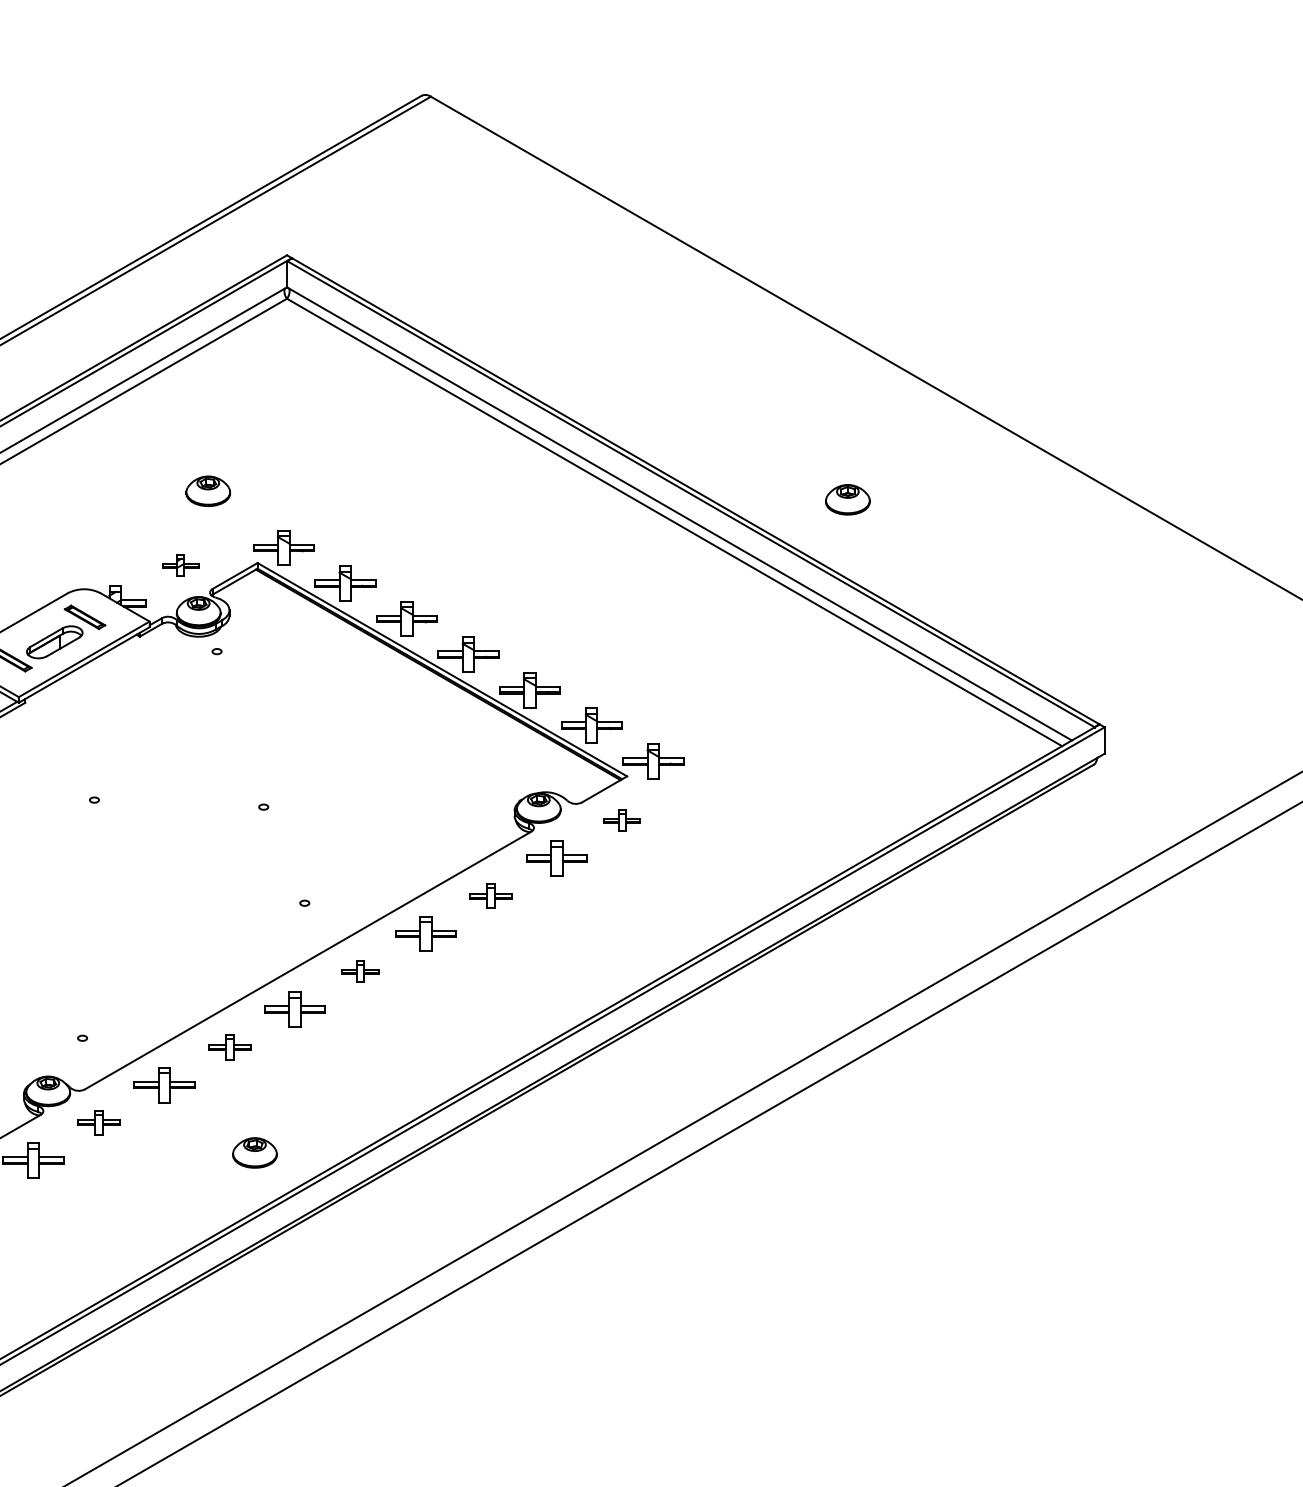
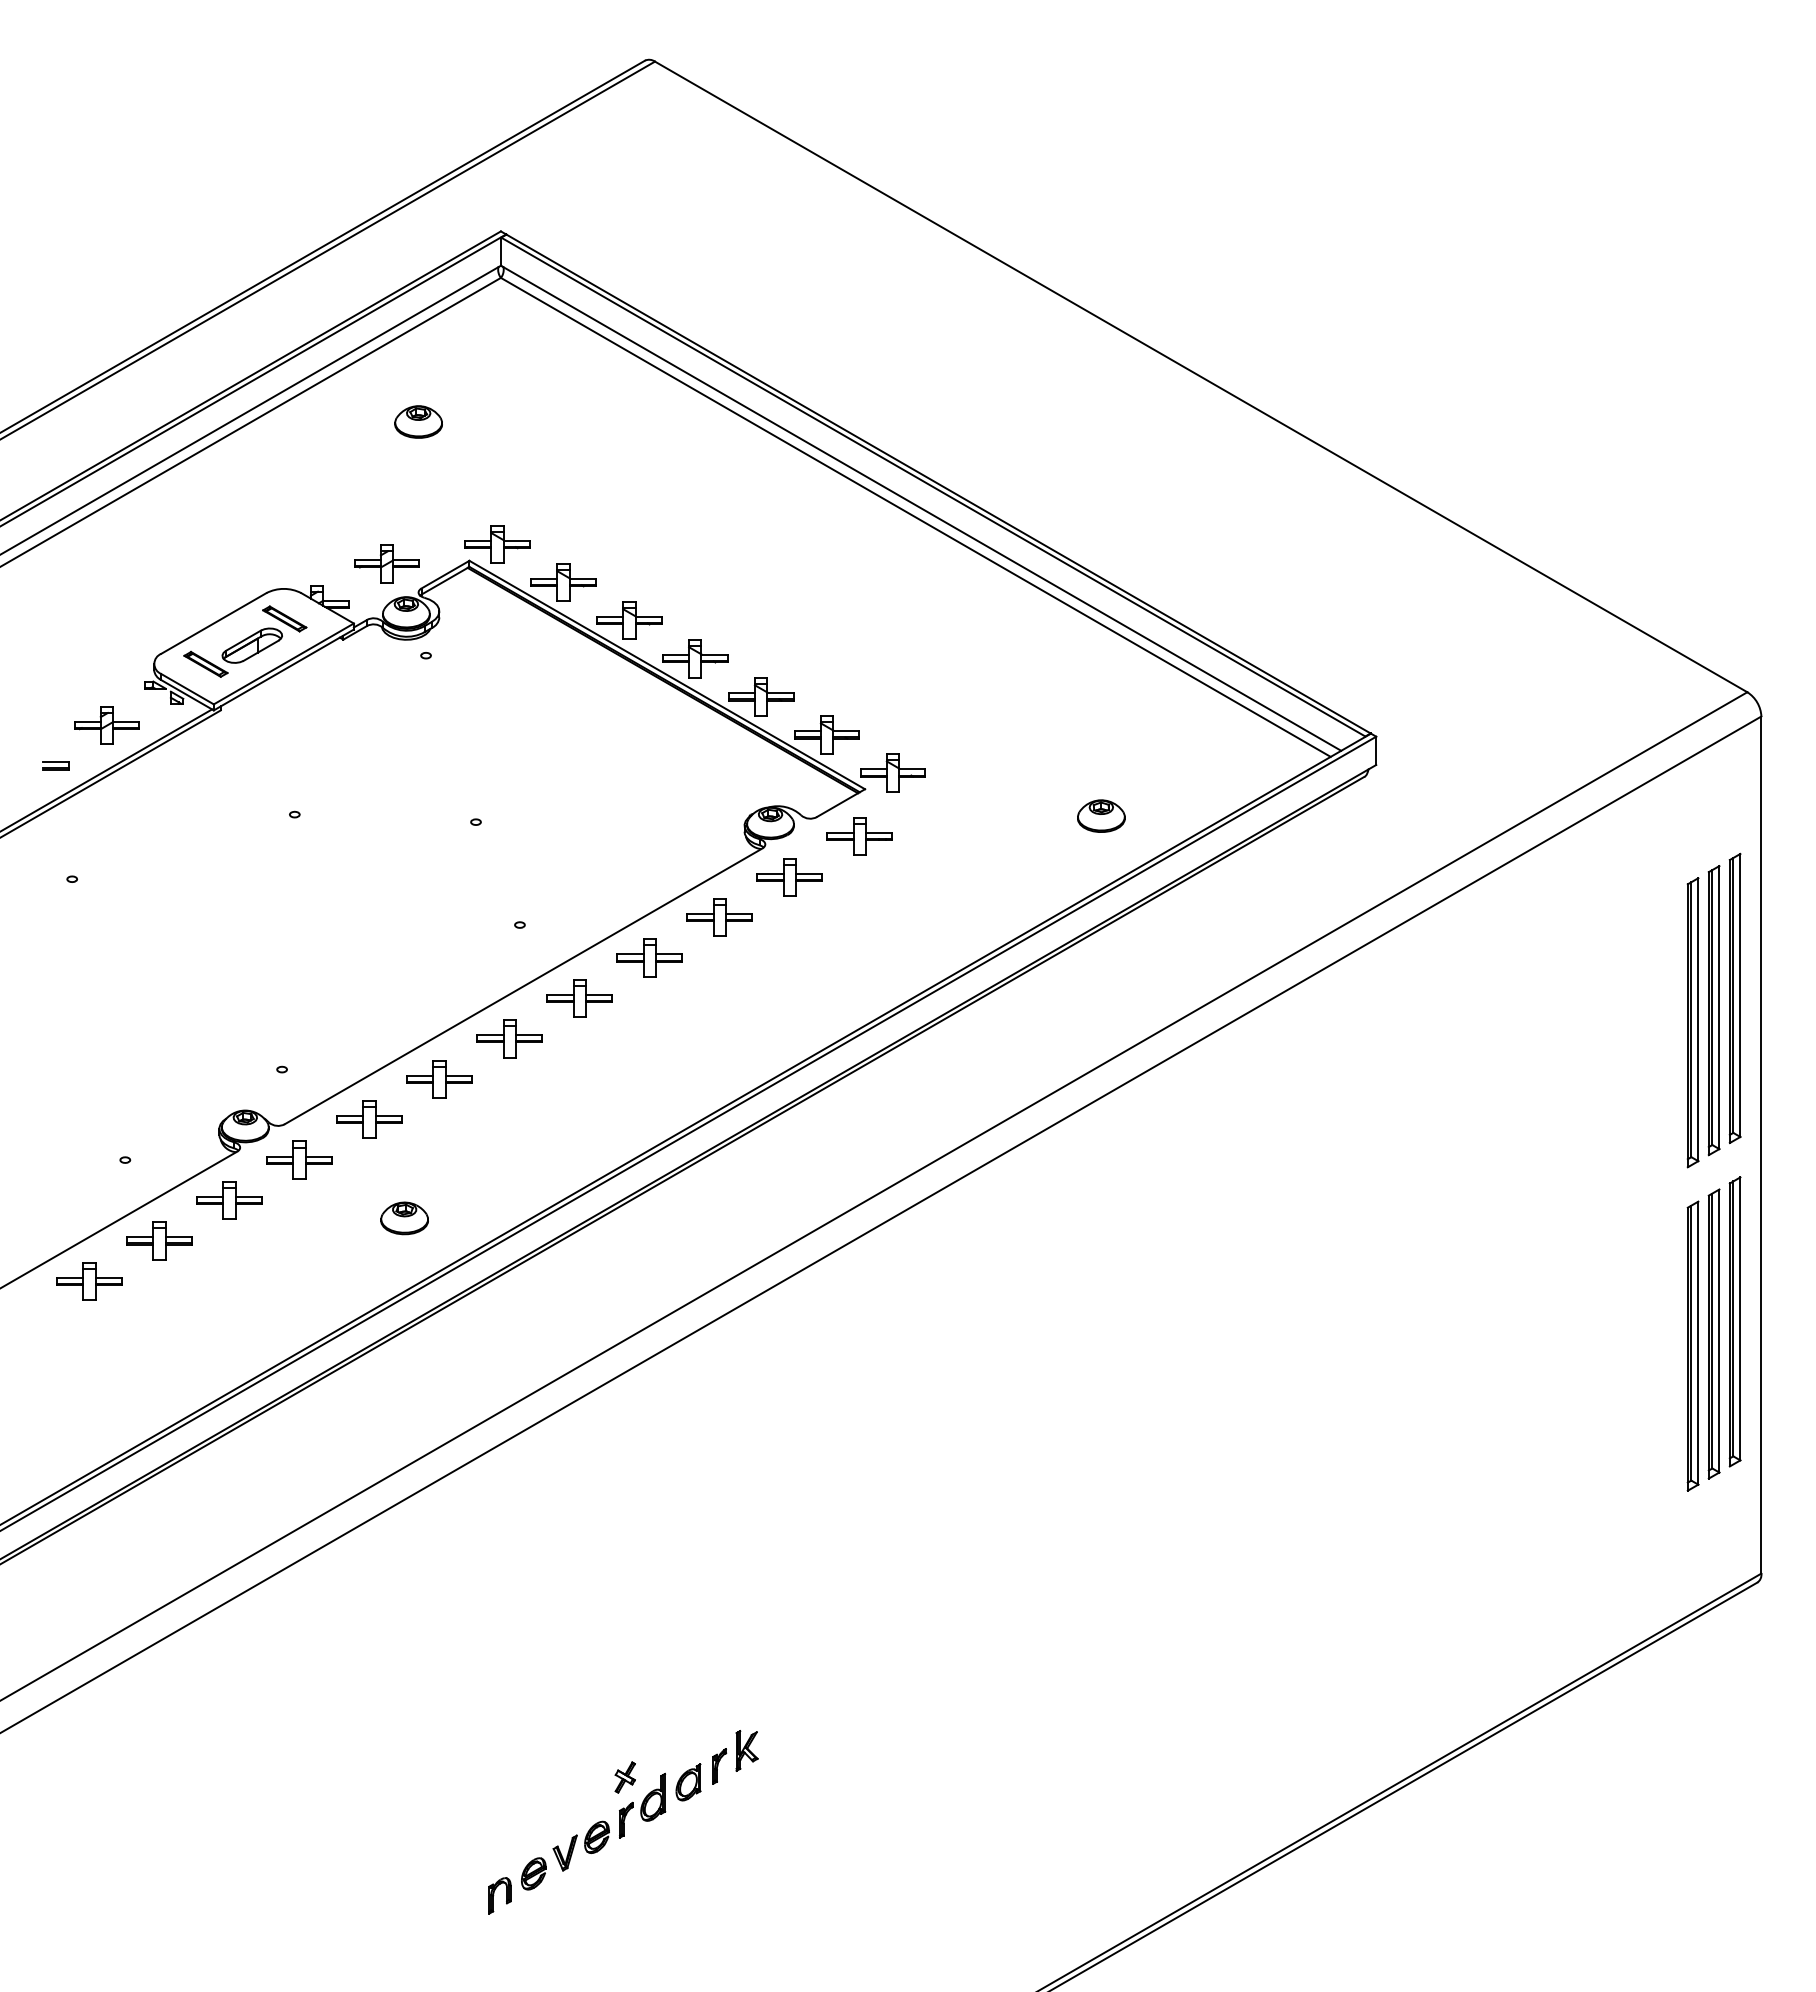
part: (208, 490) -> (418, 421), moved
part: (847, 499) -> (1101, 815), moved
part: (180, 565) -> (386, 563), size x1.67
part: (621, 820) -> (859, 836), size x1.67
part: (491, 896) -> (719, 917), size x1.43
part: (360, 971) -> (579, 998), size x1.67
part: (229, 1047) -> (439, 1079), size x1.43
part: (98, 1122) -> (299, 1159), size x1.43
part: (254, 1153) -> (404, 1218), moved

